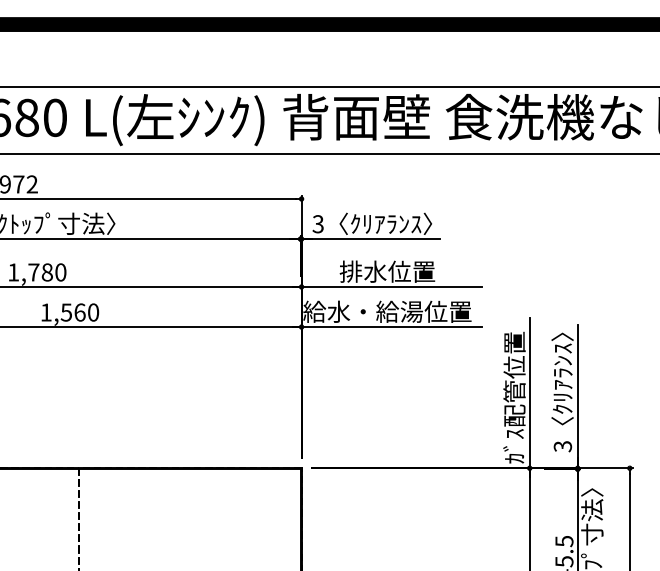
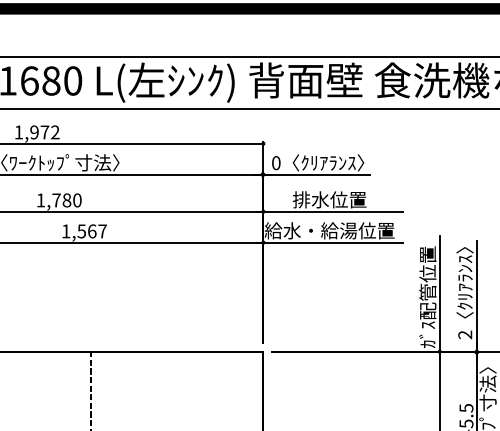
text: (317, 224) -> (275, 163), 3 -> 0
text: (93, 312) -> (102, 231), 1,560 -> 1,567
text: (563, 446) -> (465, 334), 3 -> 2

